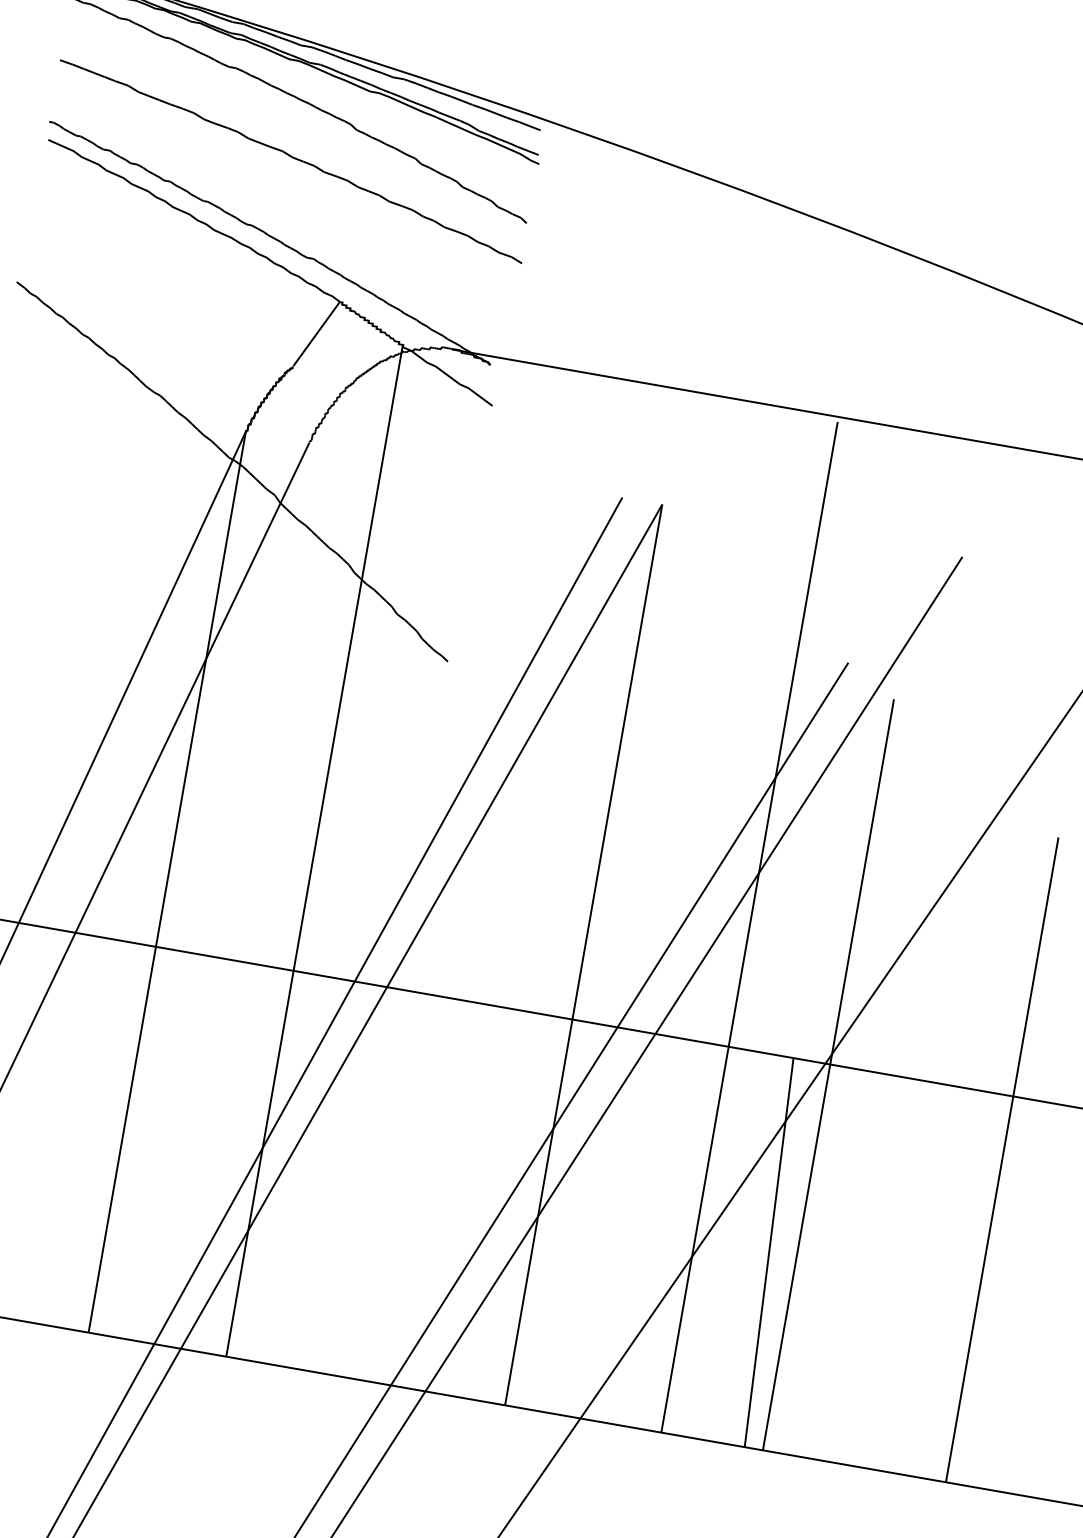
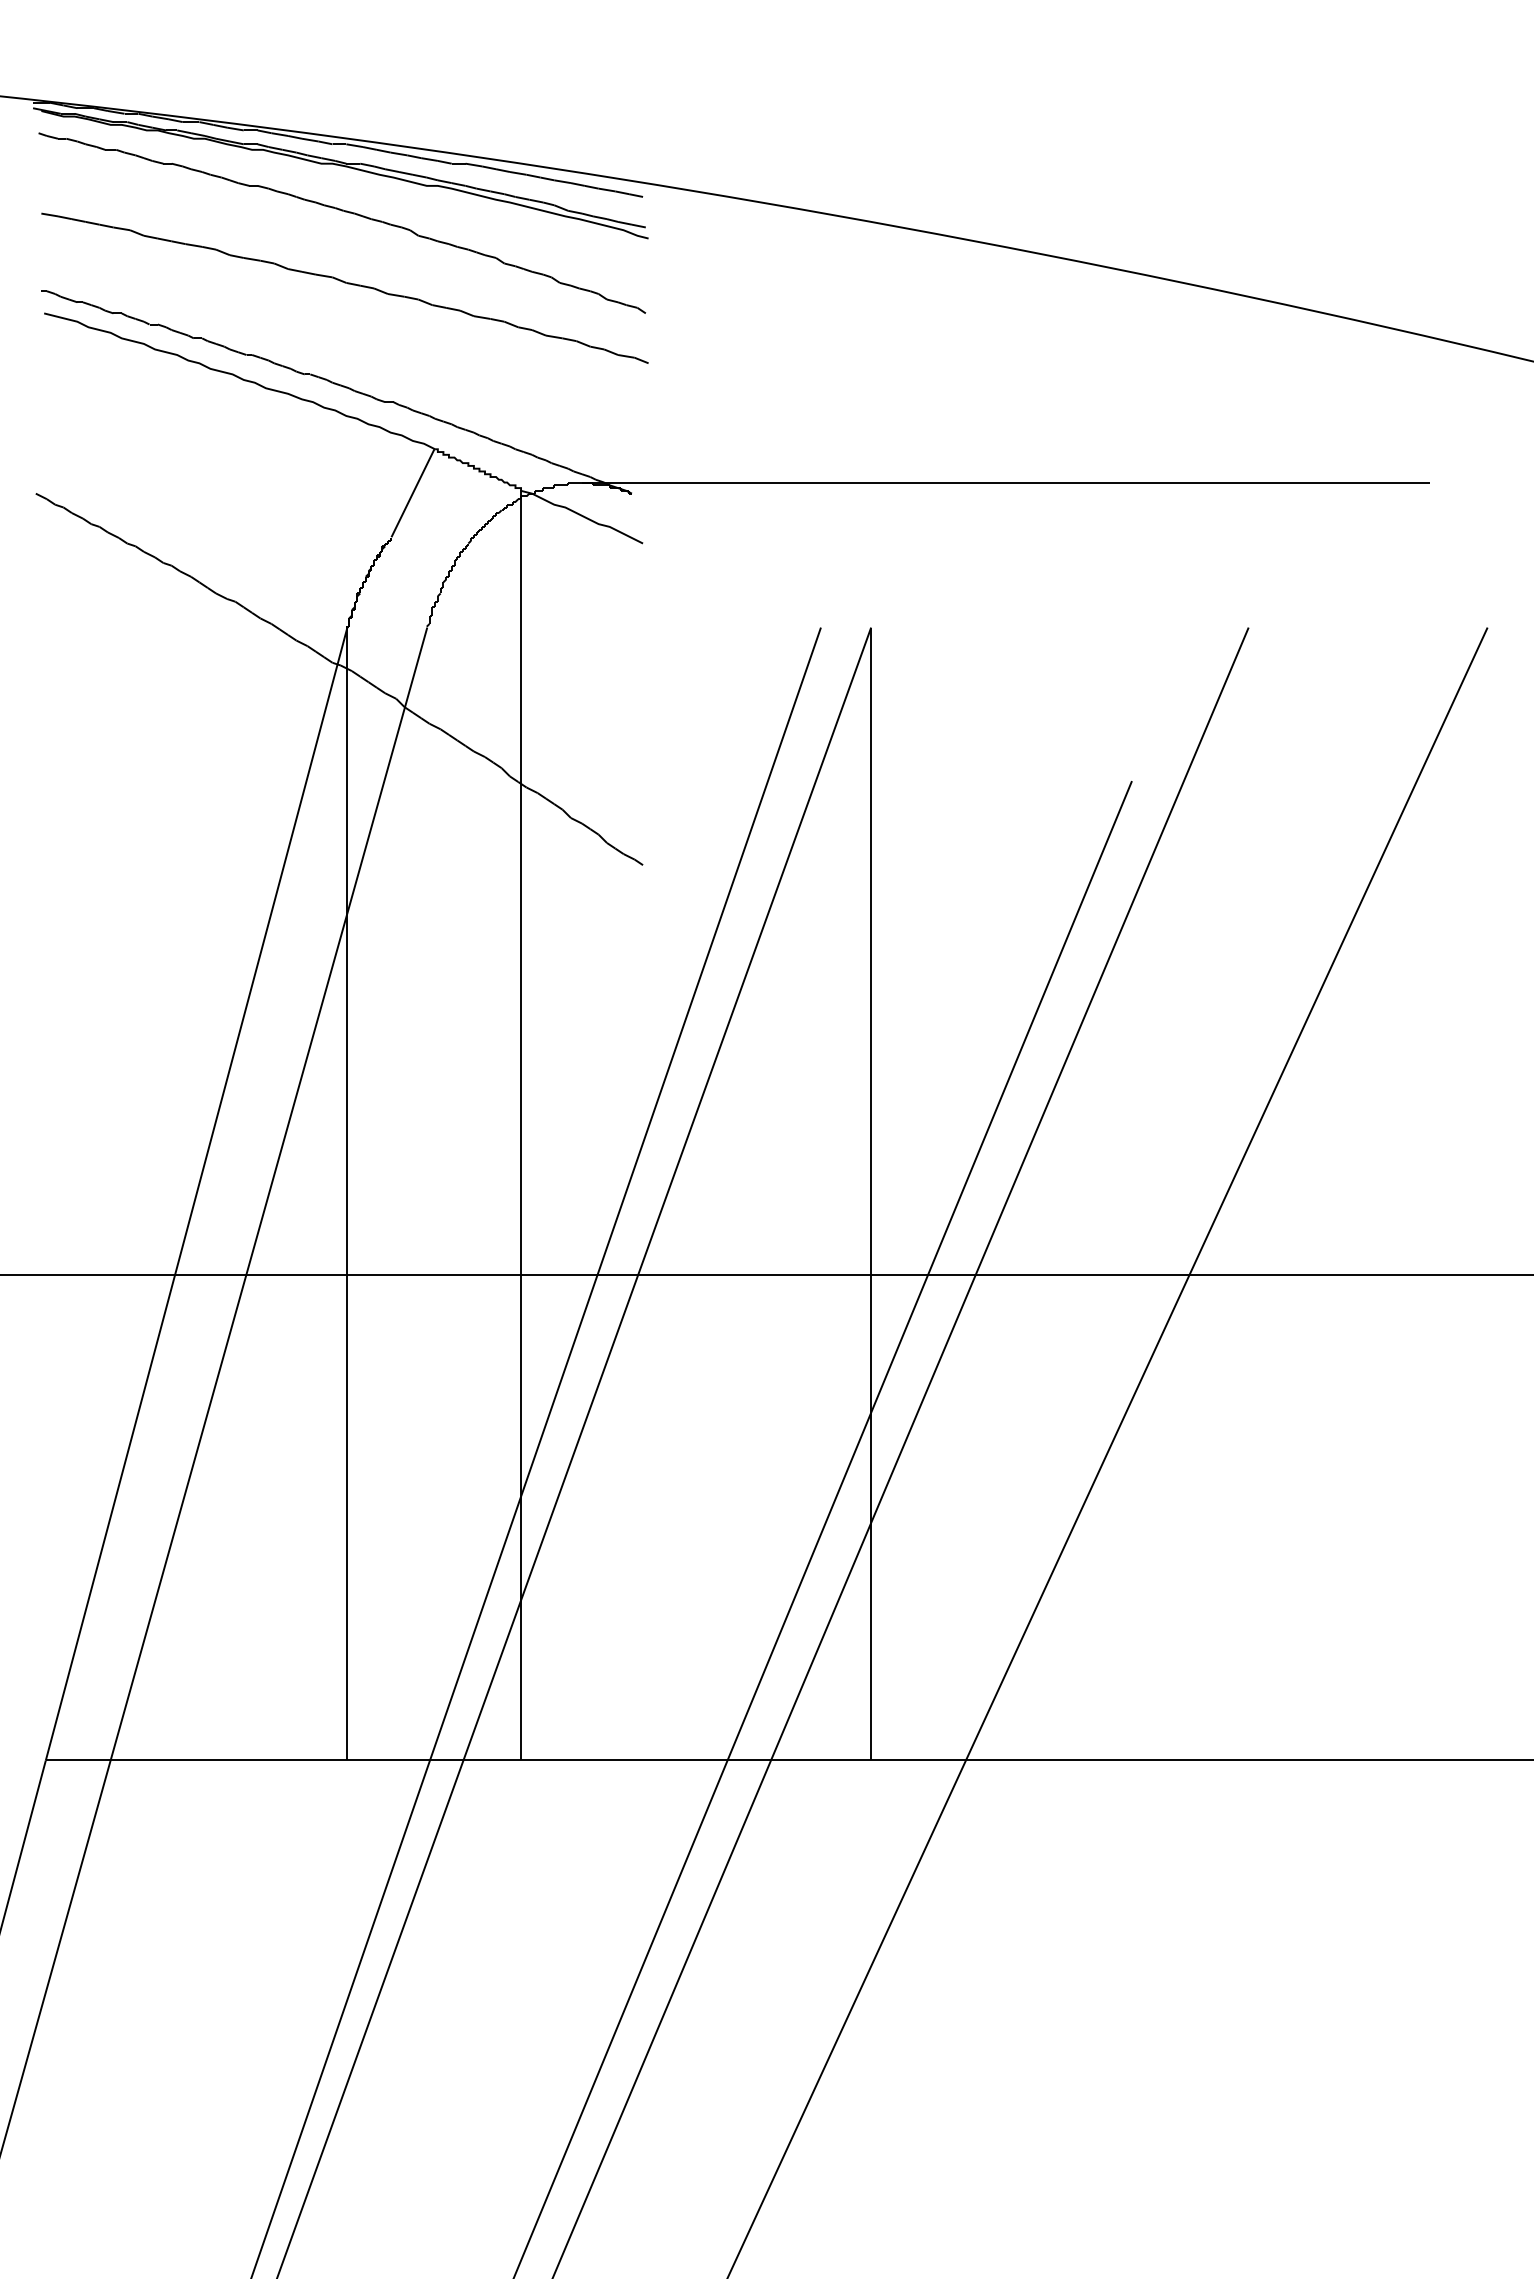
line: (749, 926) -> (1067, 1124), removed
line: (828, 1074) -> (1195, 1287), removed
line: (1002, 1159) -> (1425, 1354), removed
line: (768, 1252) -> (1160, 1517), removed

